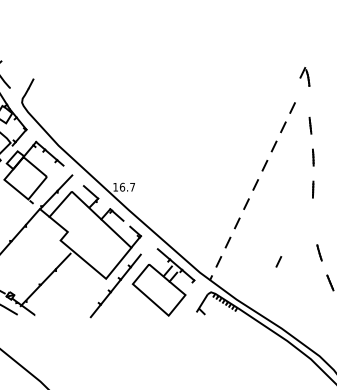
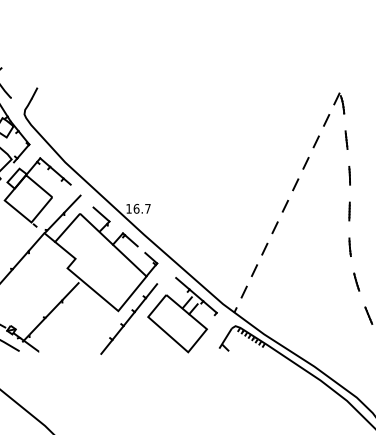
part: (304, 76) -> (338, 103), moved
line: (313, 221) -> (349, 247), added
line: (278, 261) -> (310, 291), removed

